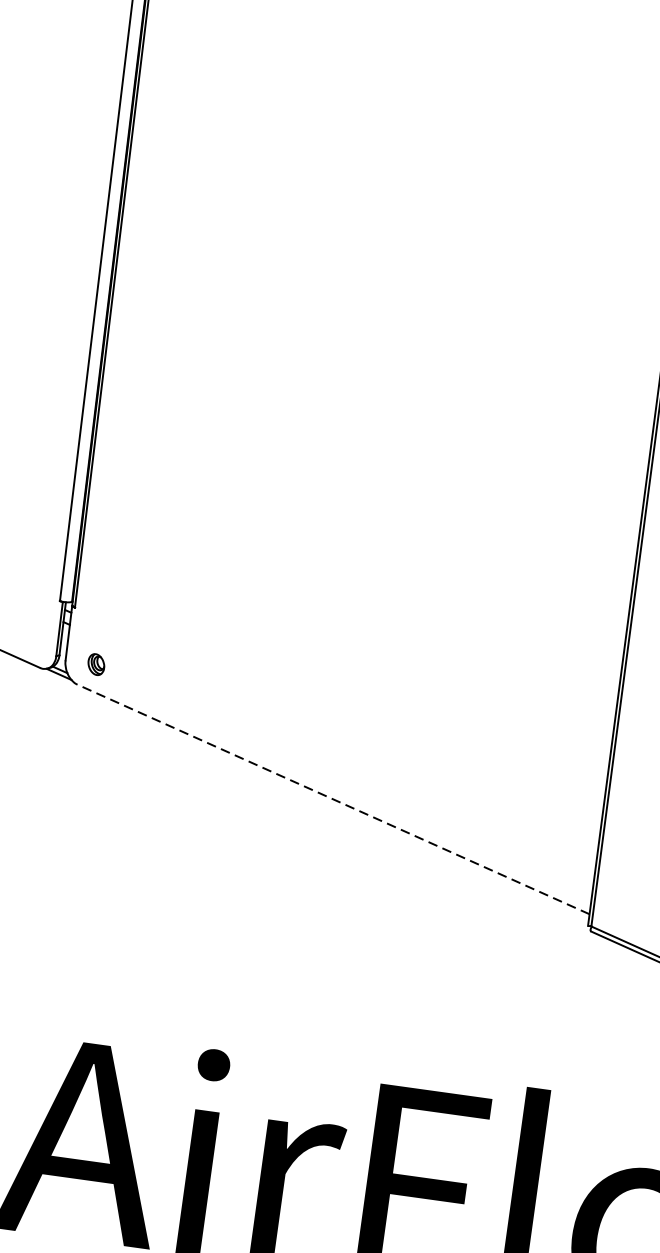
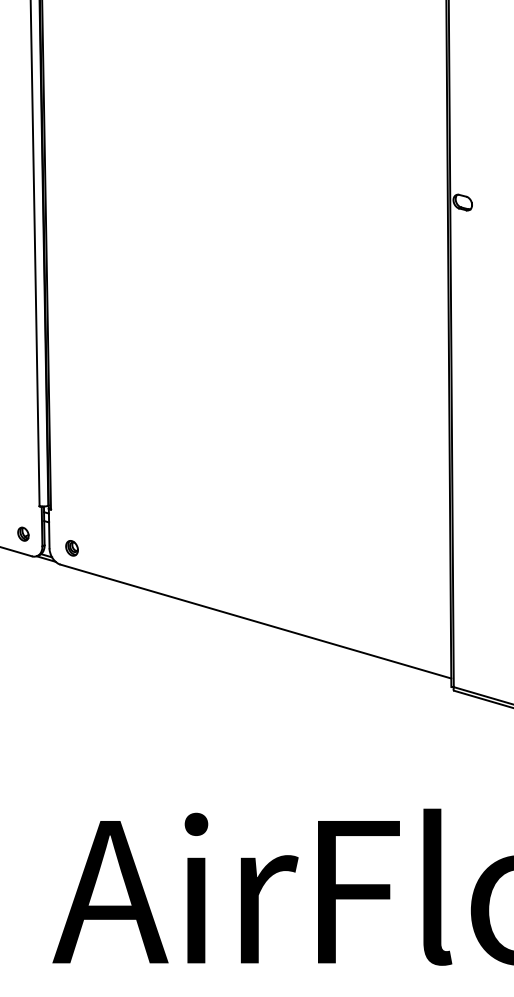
part: (32, 635) -> (23, 533), added
line: (333, 799) -> (255, 621), dashed -> solid

